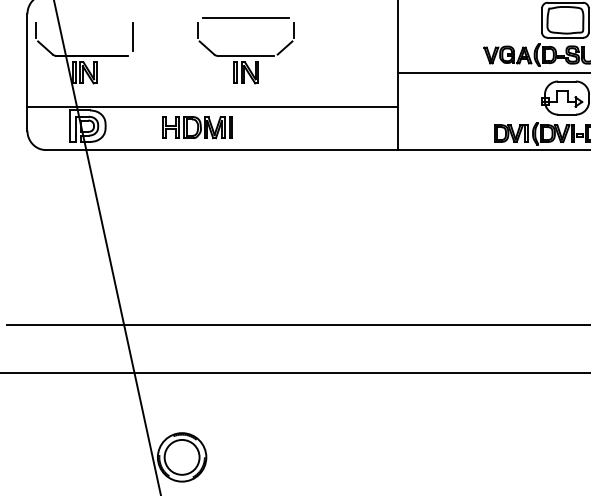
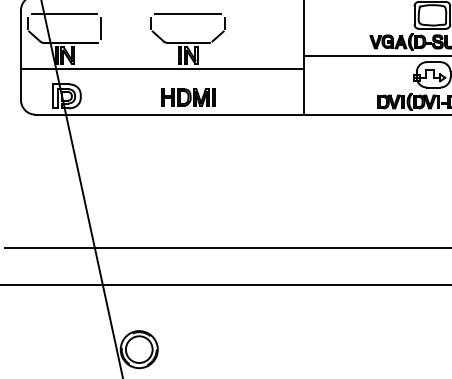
line: (84, 17) -> (64, 13), added
line: (211, 106) -> (161, 69), moved
part: (198, 127) -> (188, 97), moved

